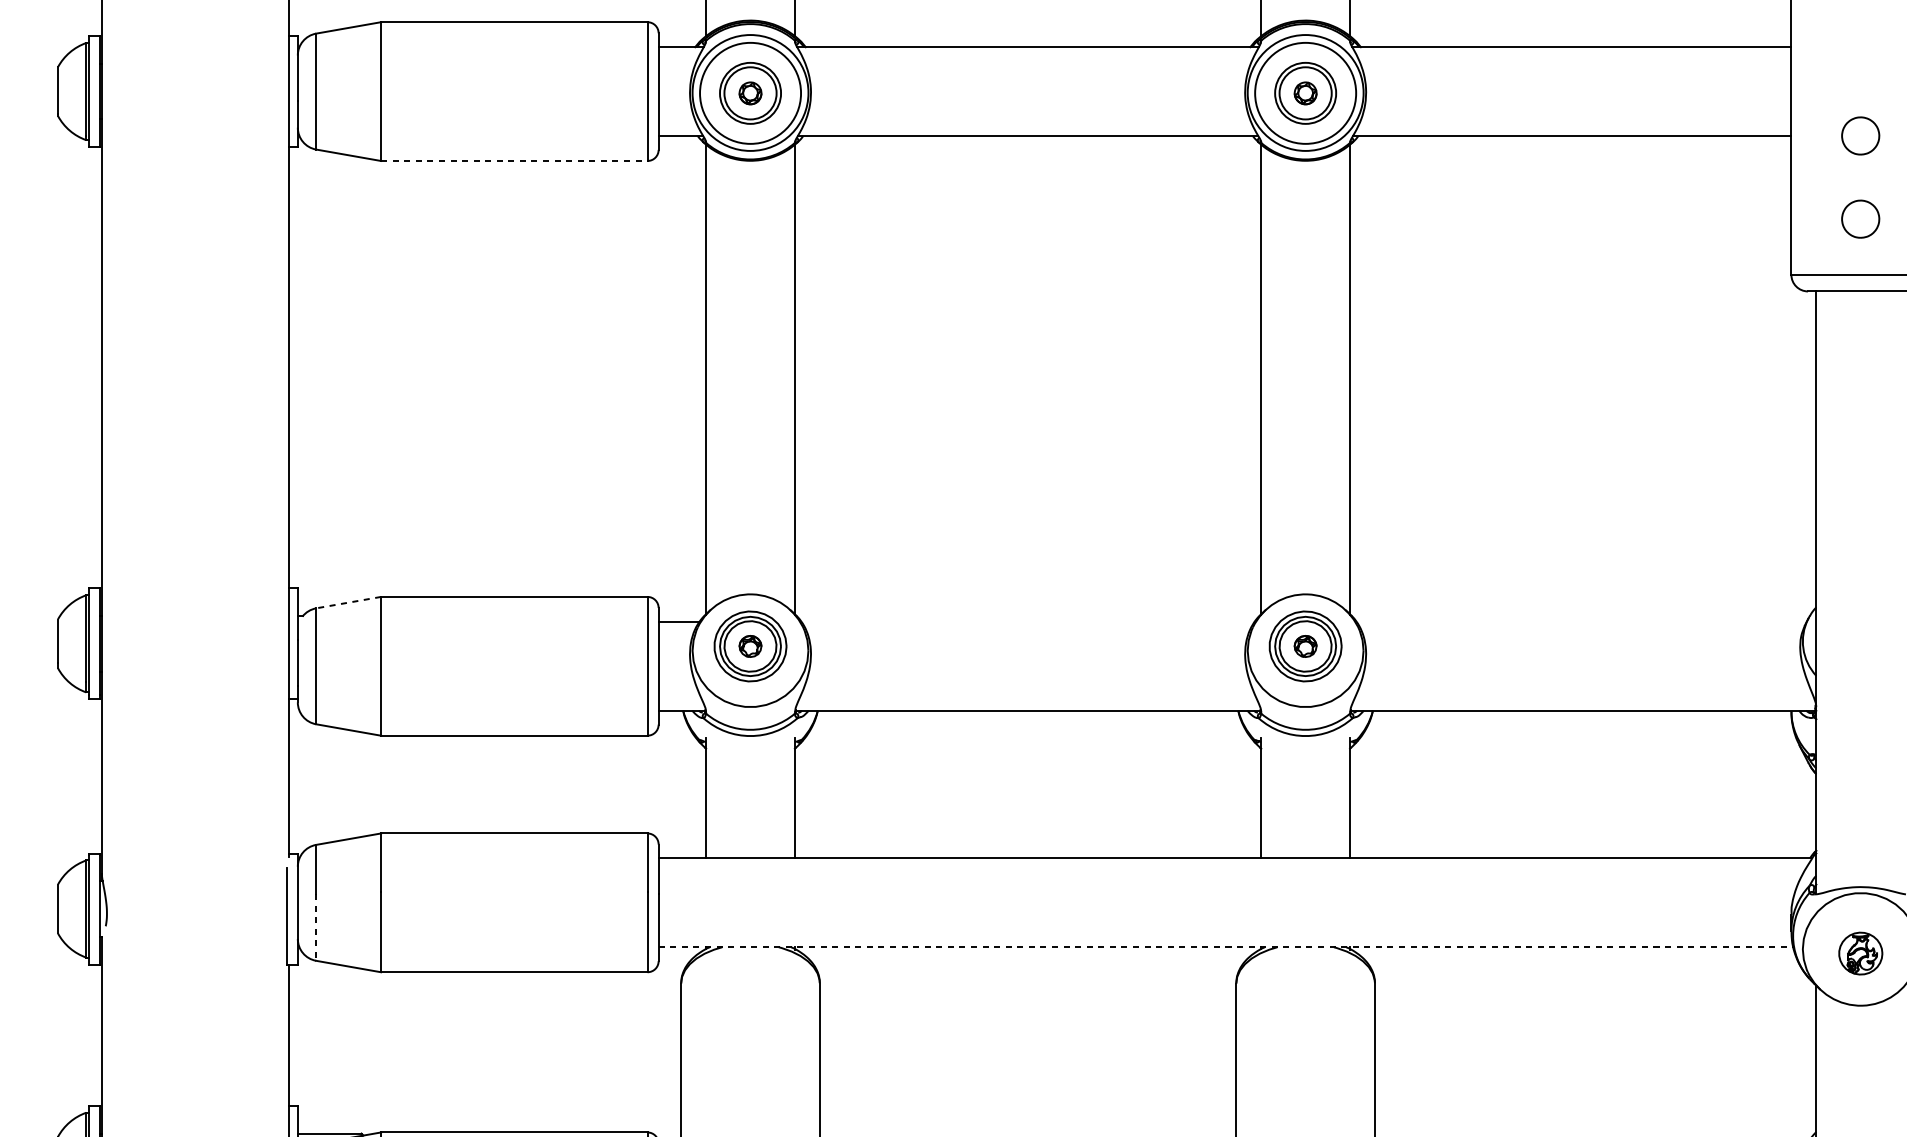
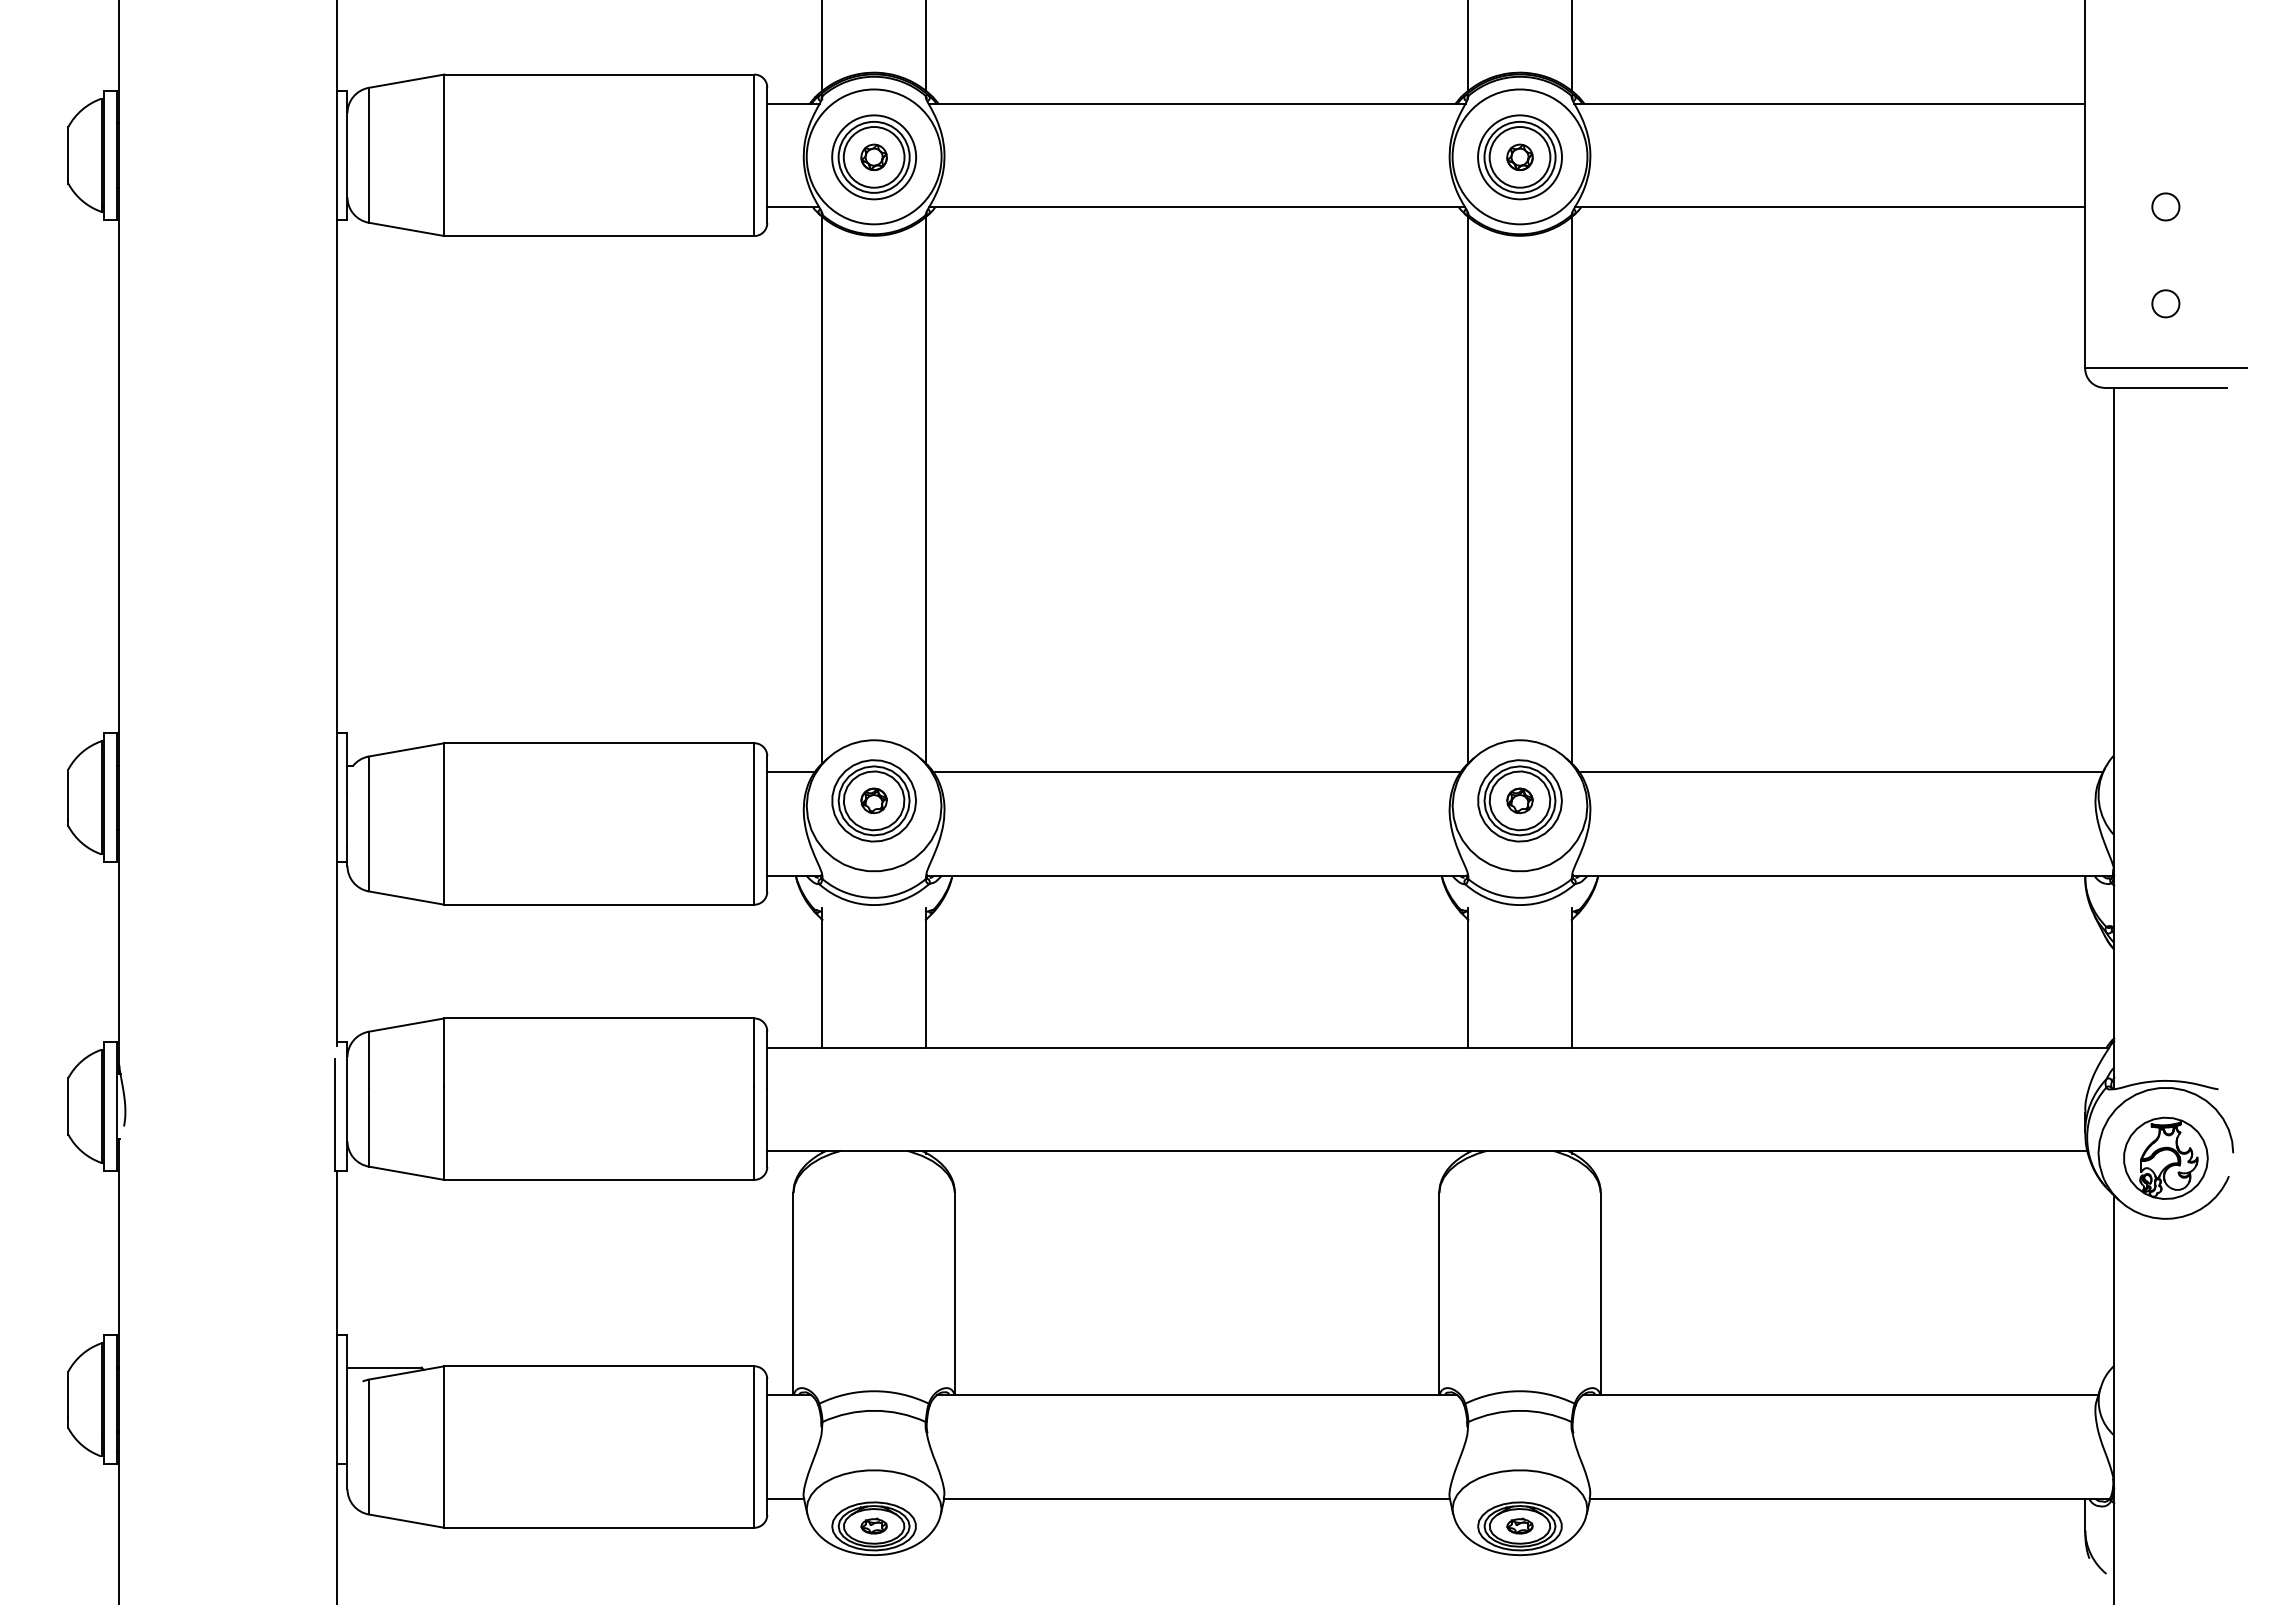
circle: (750, 93) -> (874, 157), size x0.71
circle: (1306, 93) -> (1520, 157), size x0.71
part: (1860, 135) -> (2165, 206), size x0.62
line: (514, 161) -> (599, 236), dashed -> solid
part: (1860, 218) -> (2165, 303), size x0.62
line: (348, 602) -> (406, 749), dashed -> solid
line: (1027, 622) -> (1196, 772), added
line: (1581, 622) -> (1840, 772), added
line: (315, 927) -> (368, 1127), dashed -> solid
line: (1226, 946) -> (1427, 1150), dashed -> solid
part: (1860, 952) -> (2165, 1157), size x1.67

